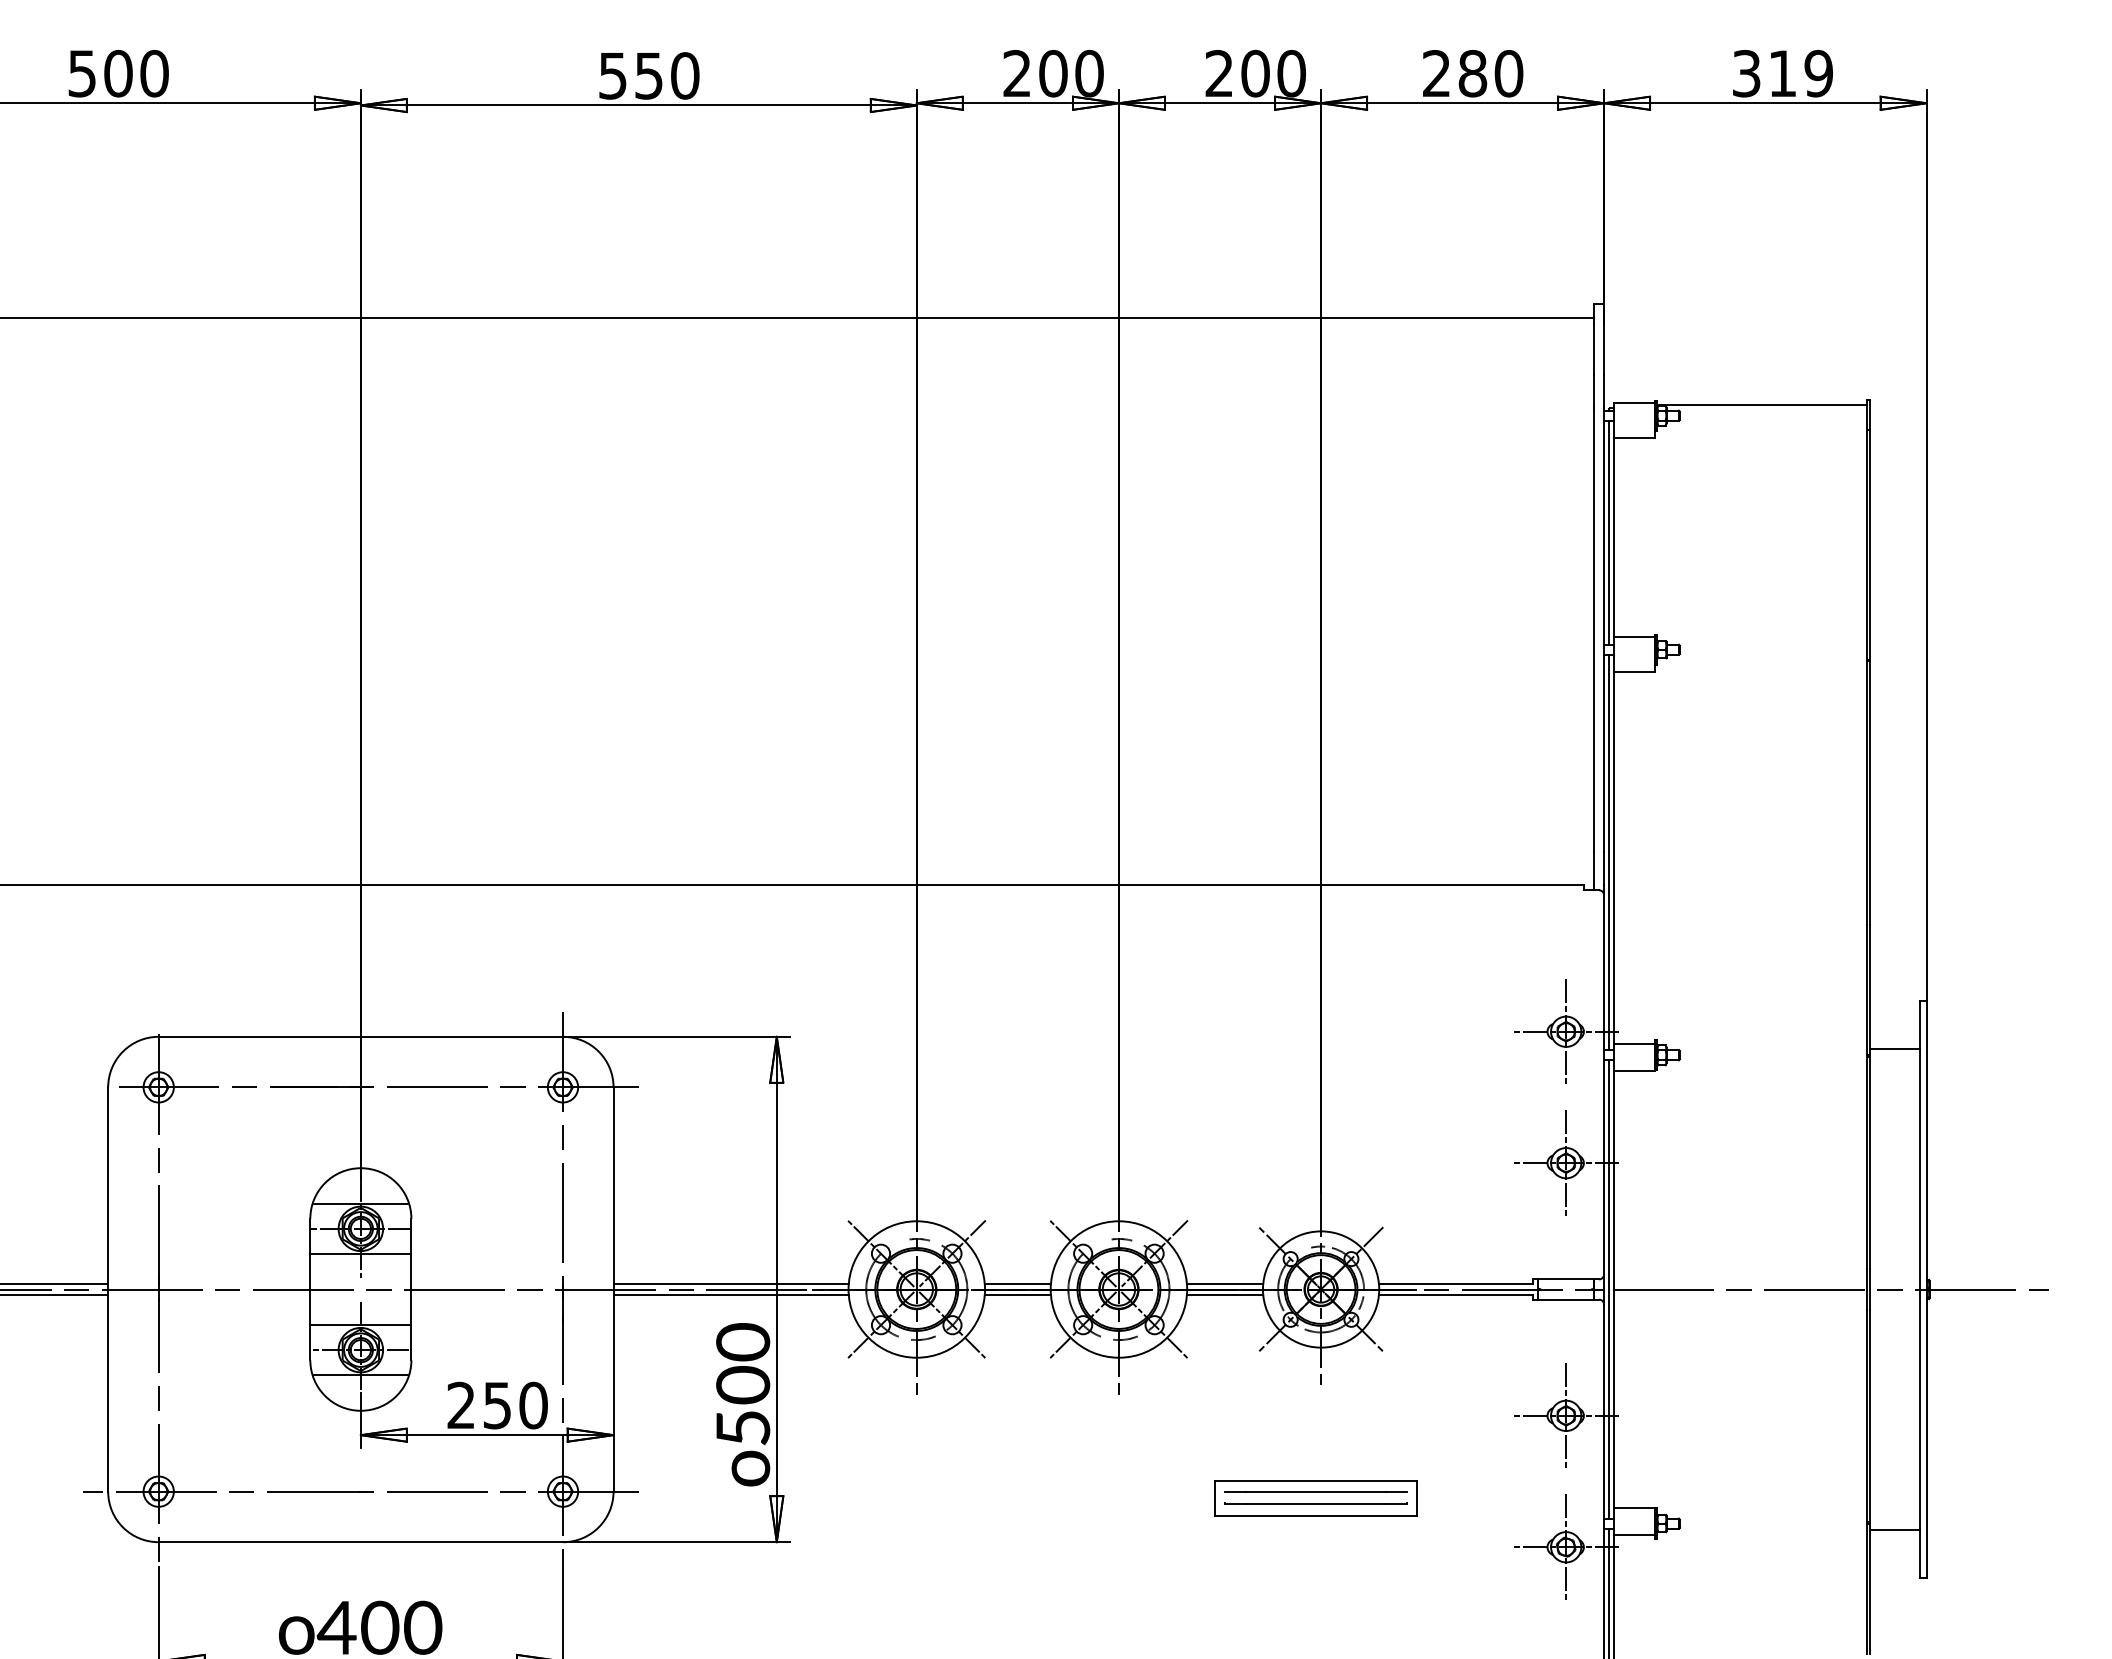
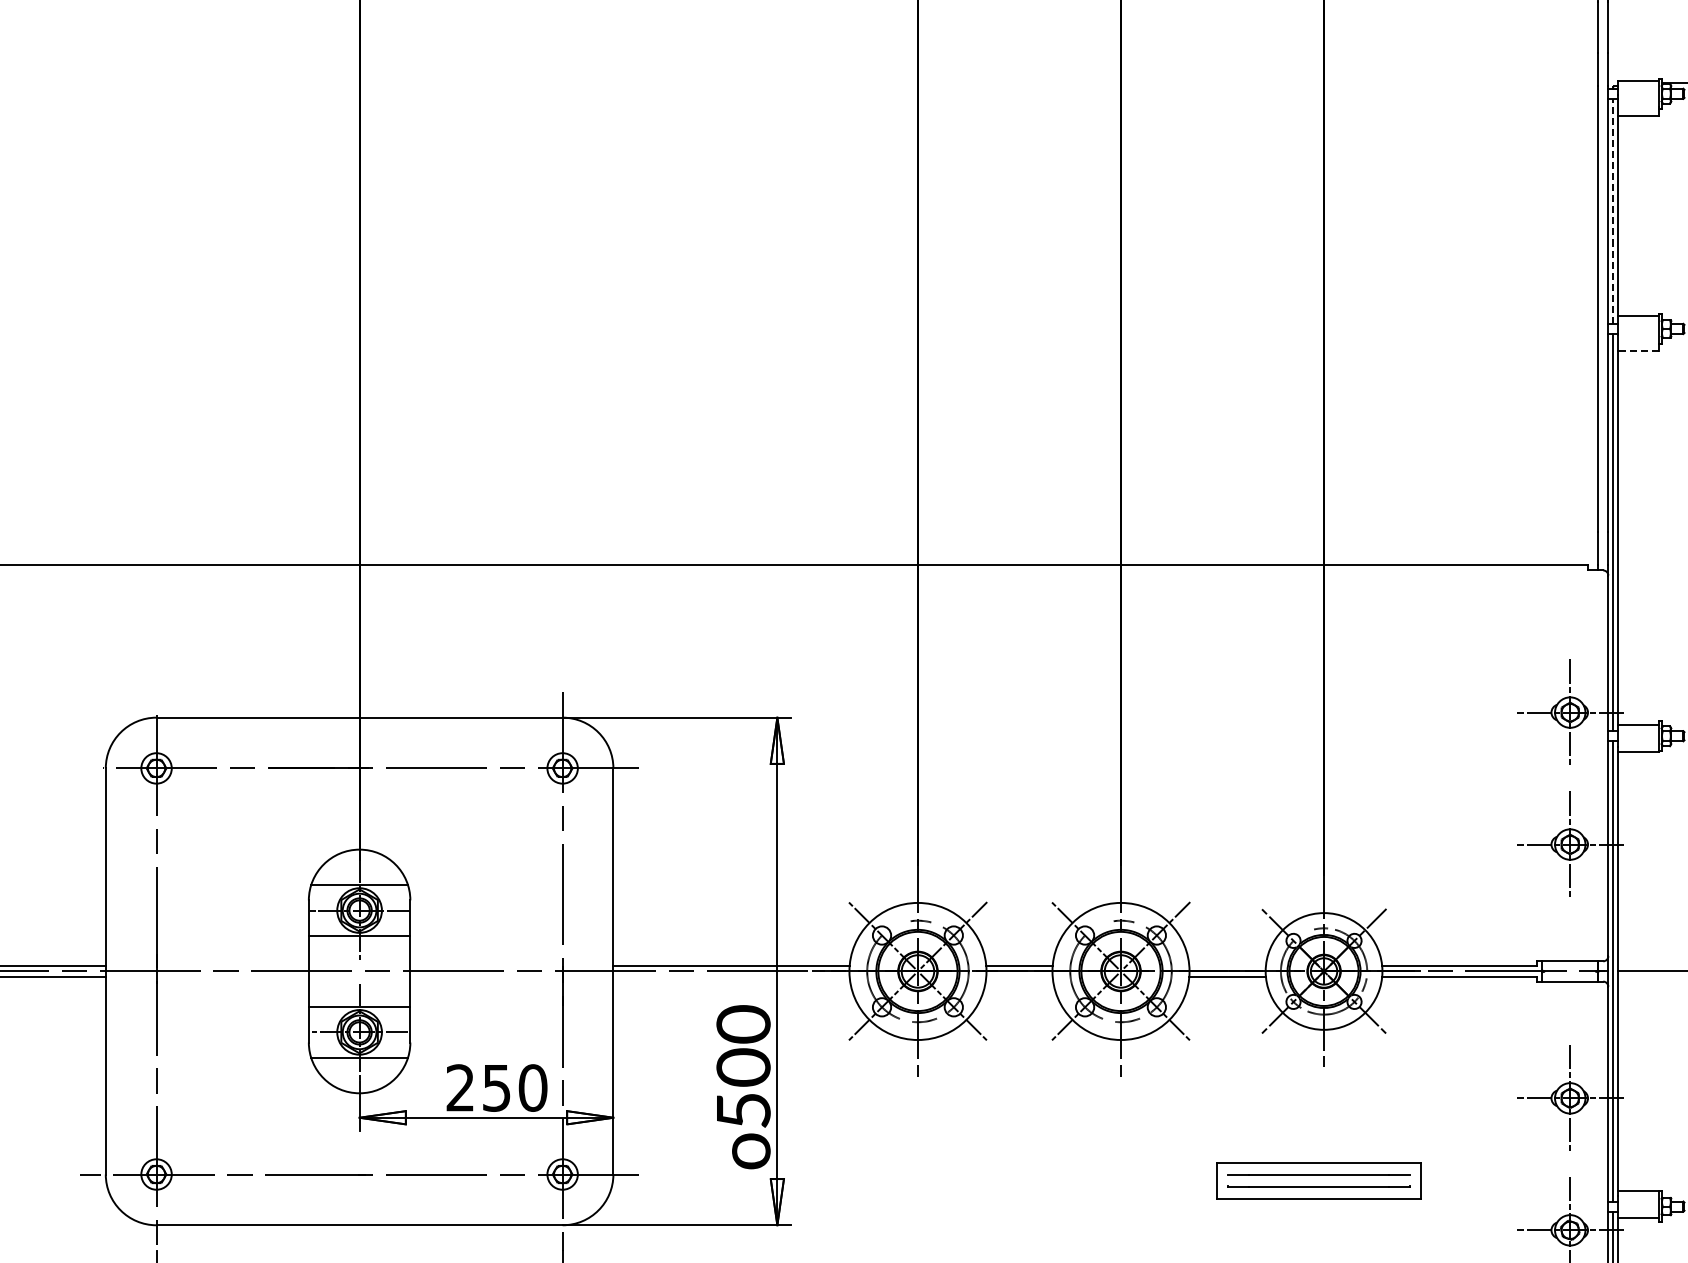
line: (1609, 532) -> (1613, 211), solid -> dashed
line: (1634, 671) -> (1638, 350), solid -> dashed
line: (1224, 1284) -> (1227, 966), removed
line: (730, 1294) -> (730, 976), removed
line: (1017, 1294) -> (1019, 976), removed

